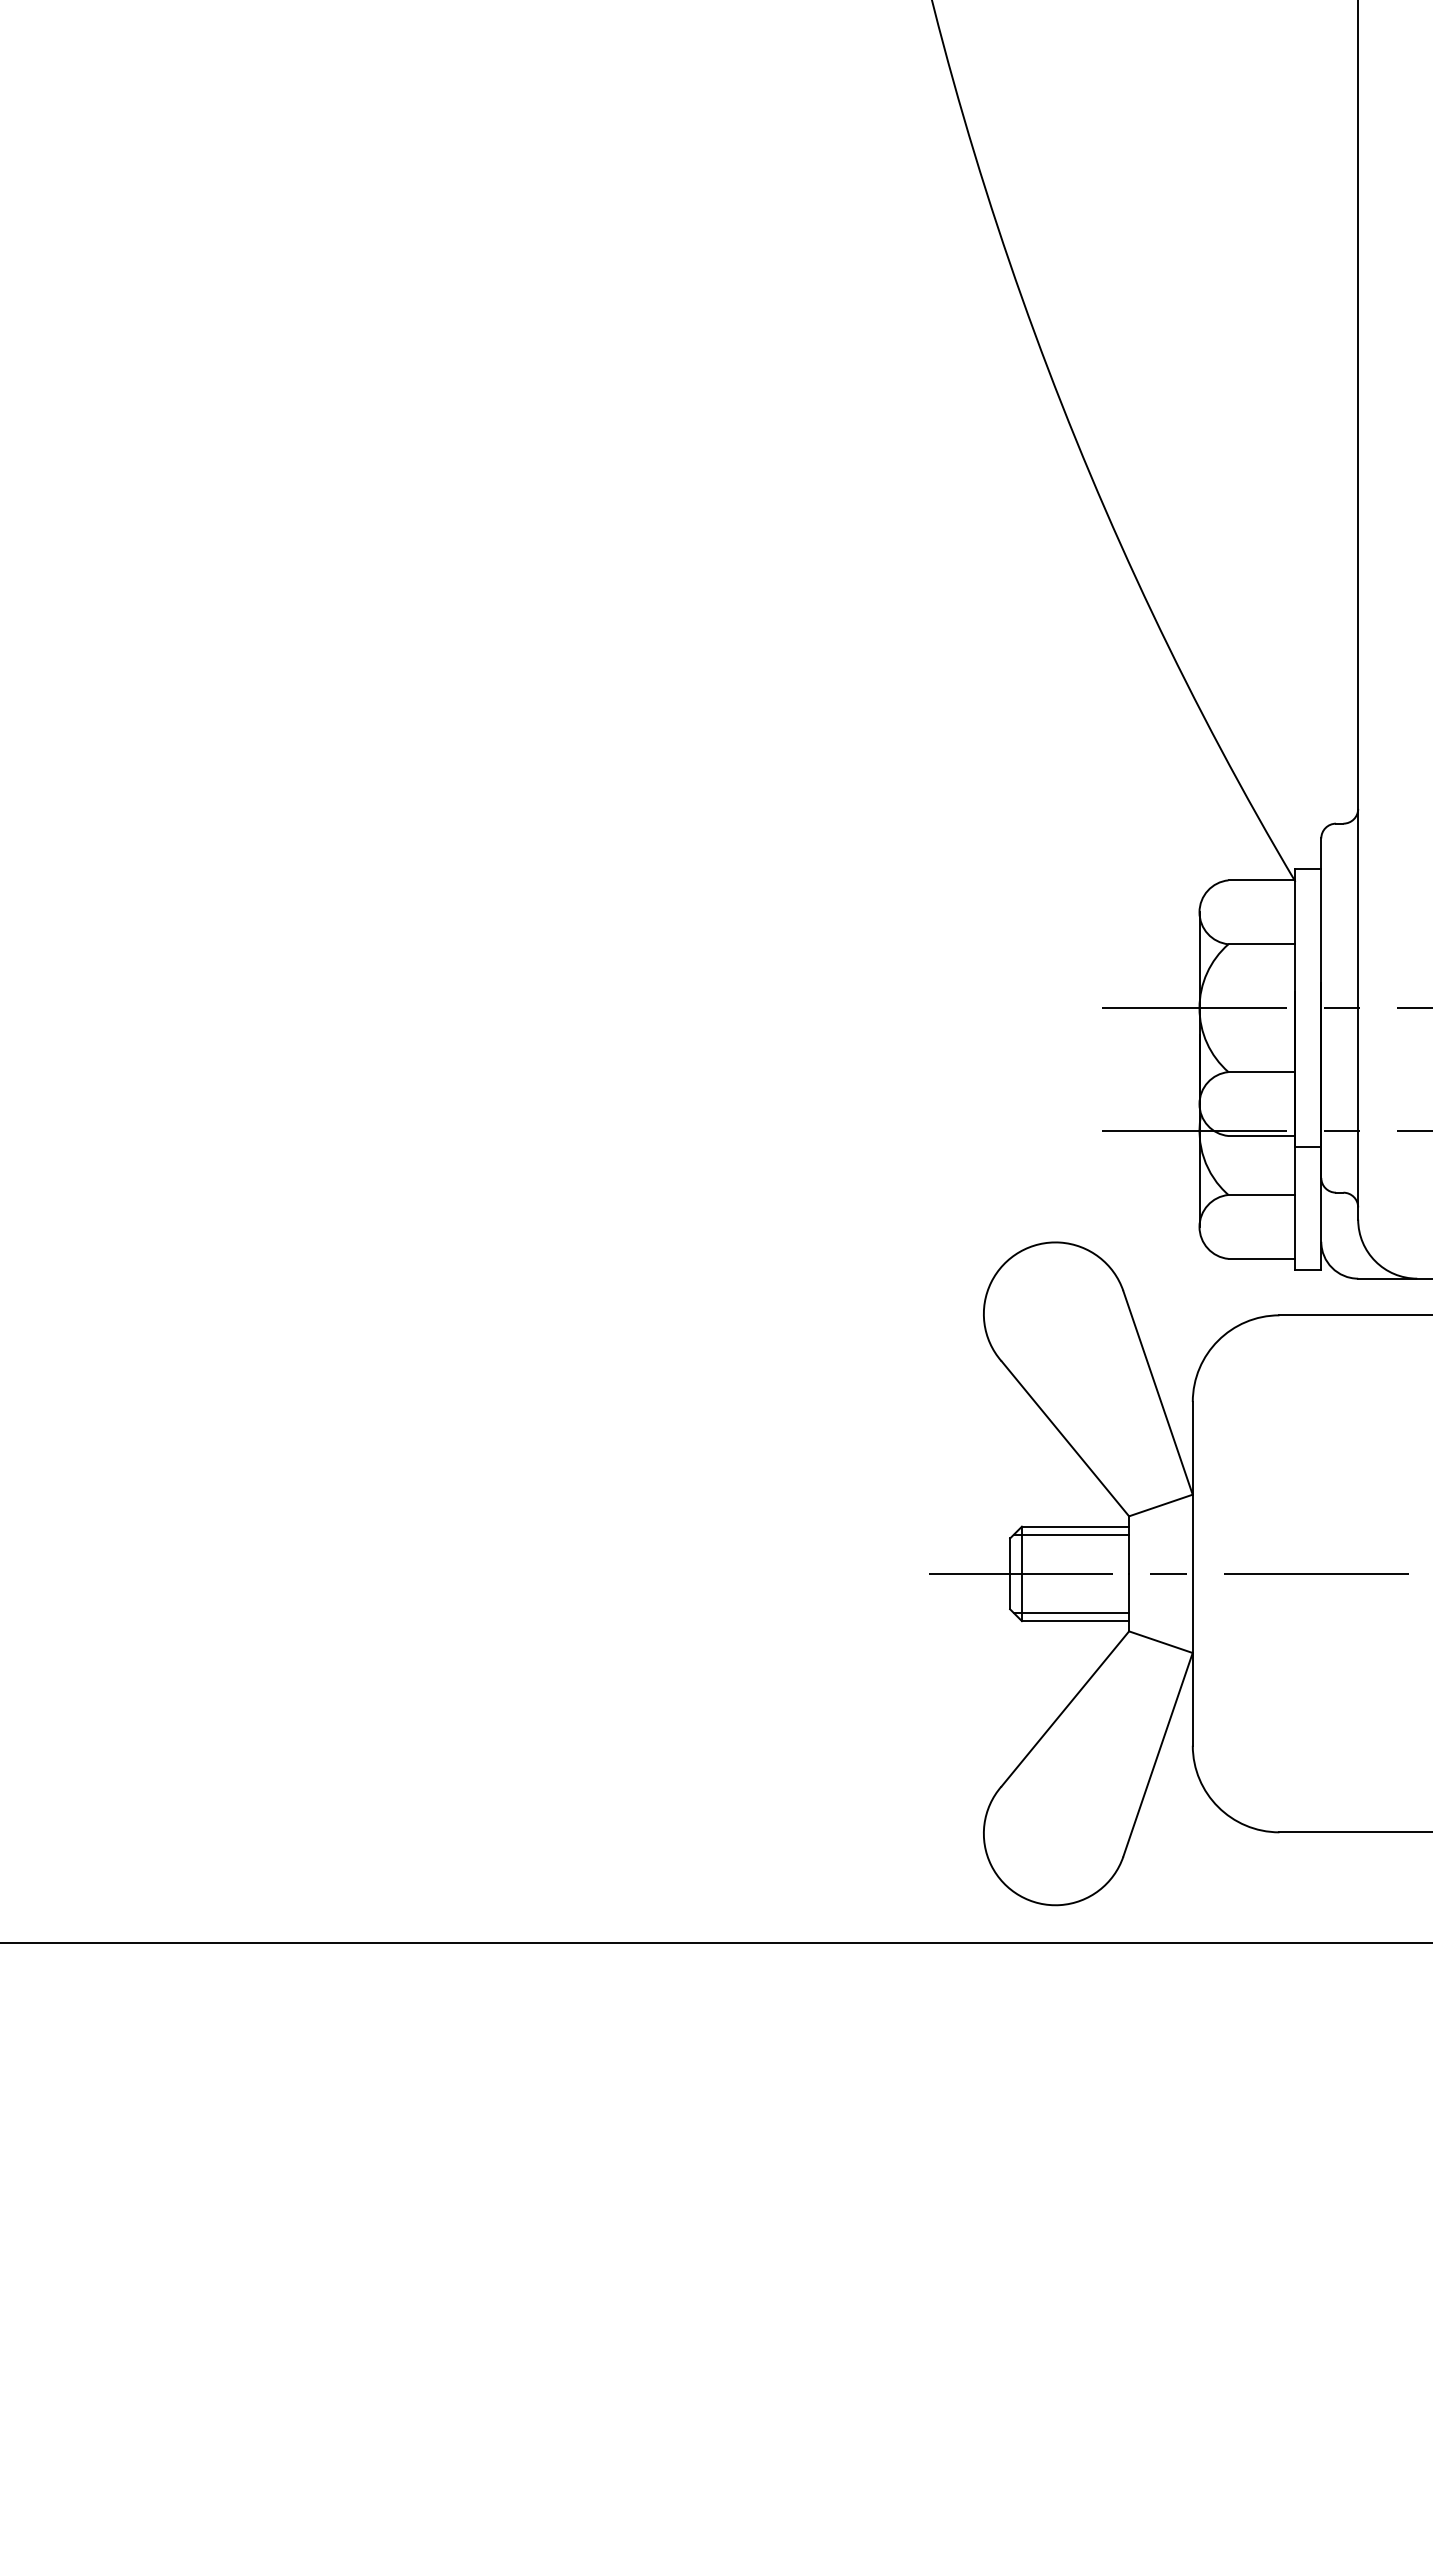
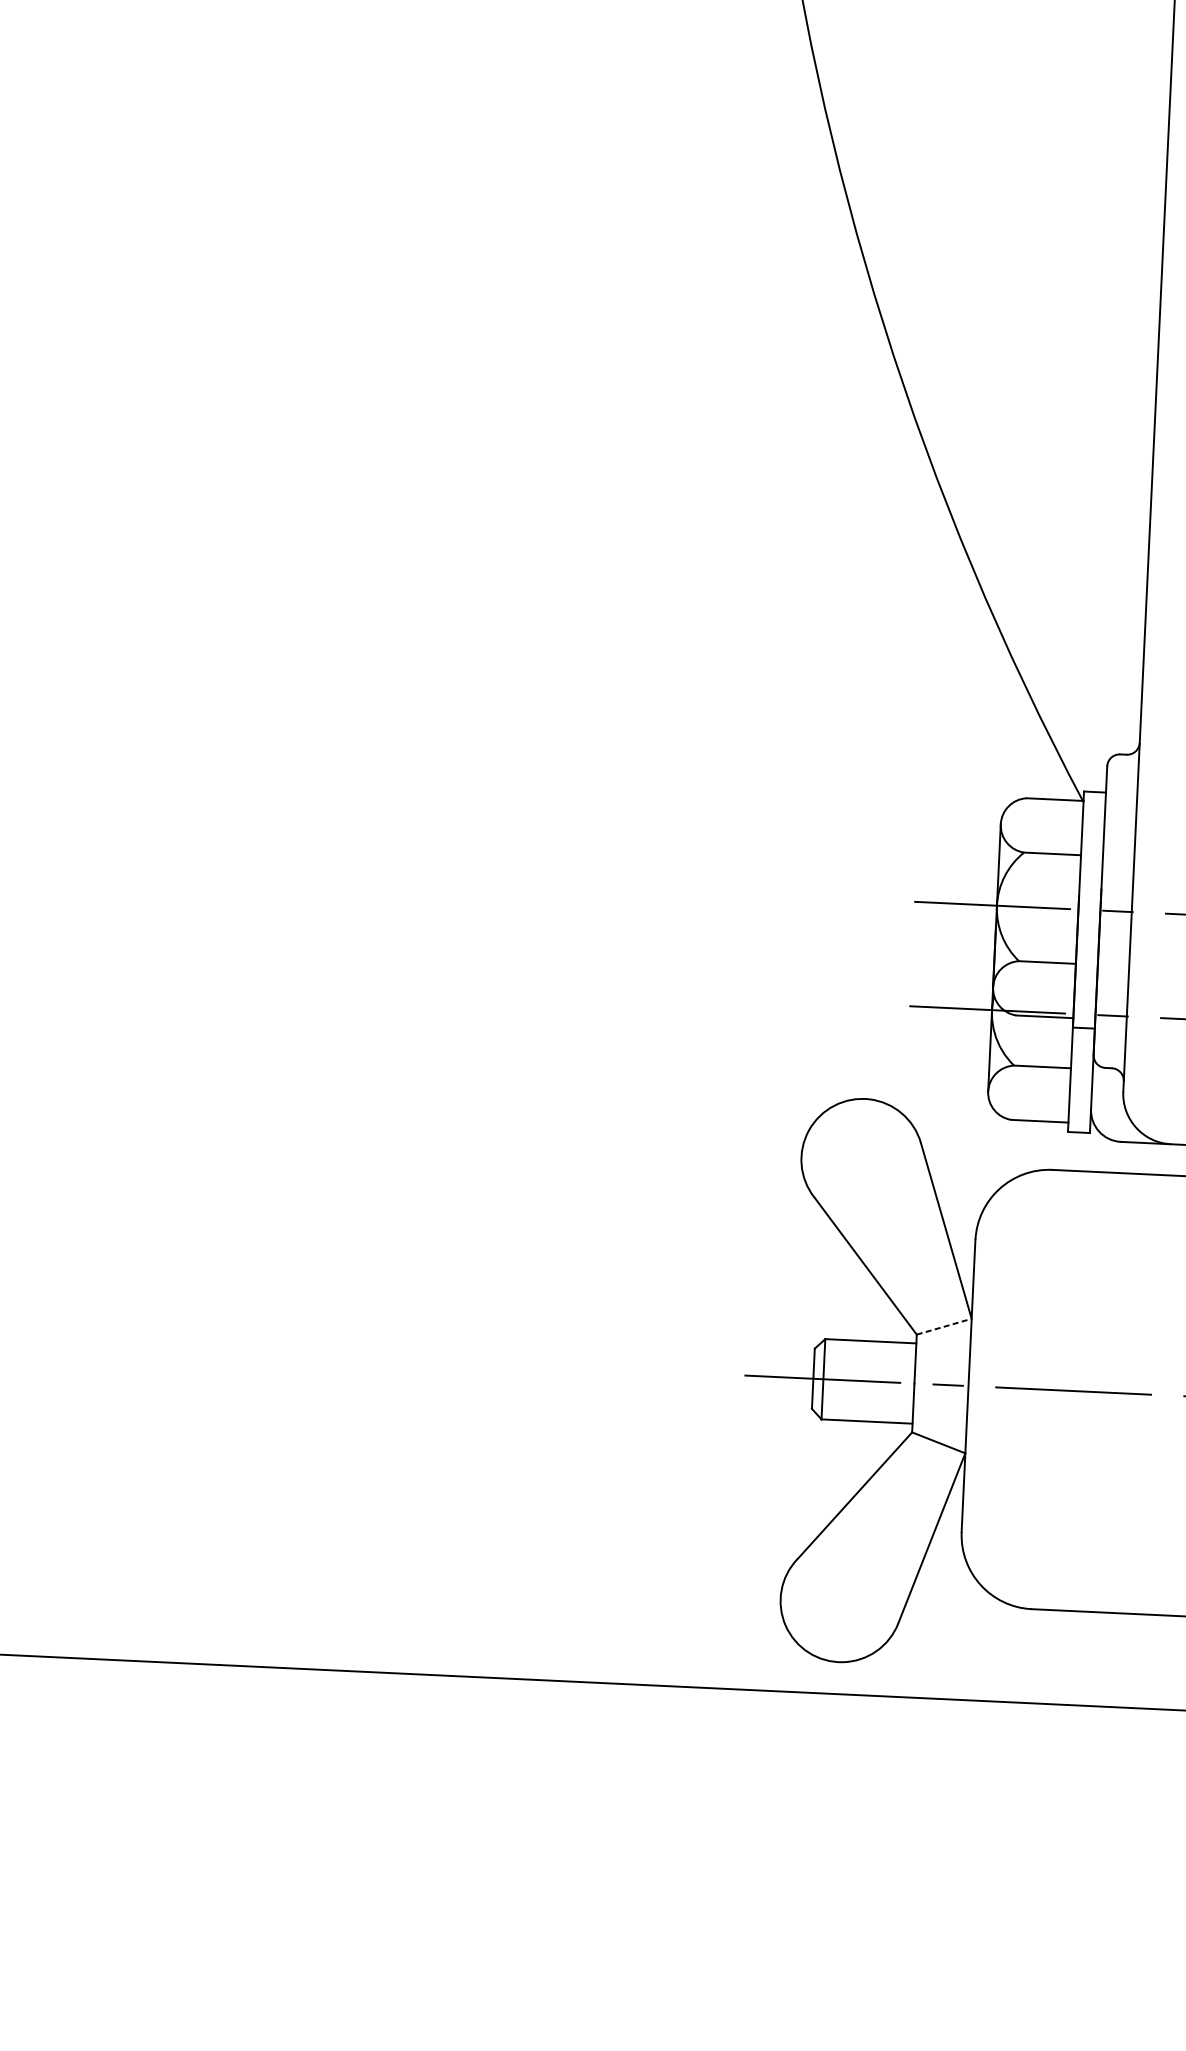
line: (1160, 1505) -> (943, 1326), solid -> dashed
line: (1071, 1534) -> (867, 1347), removed
line: (1071, 1612) -> (863, 1414), removed

